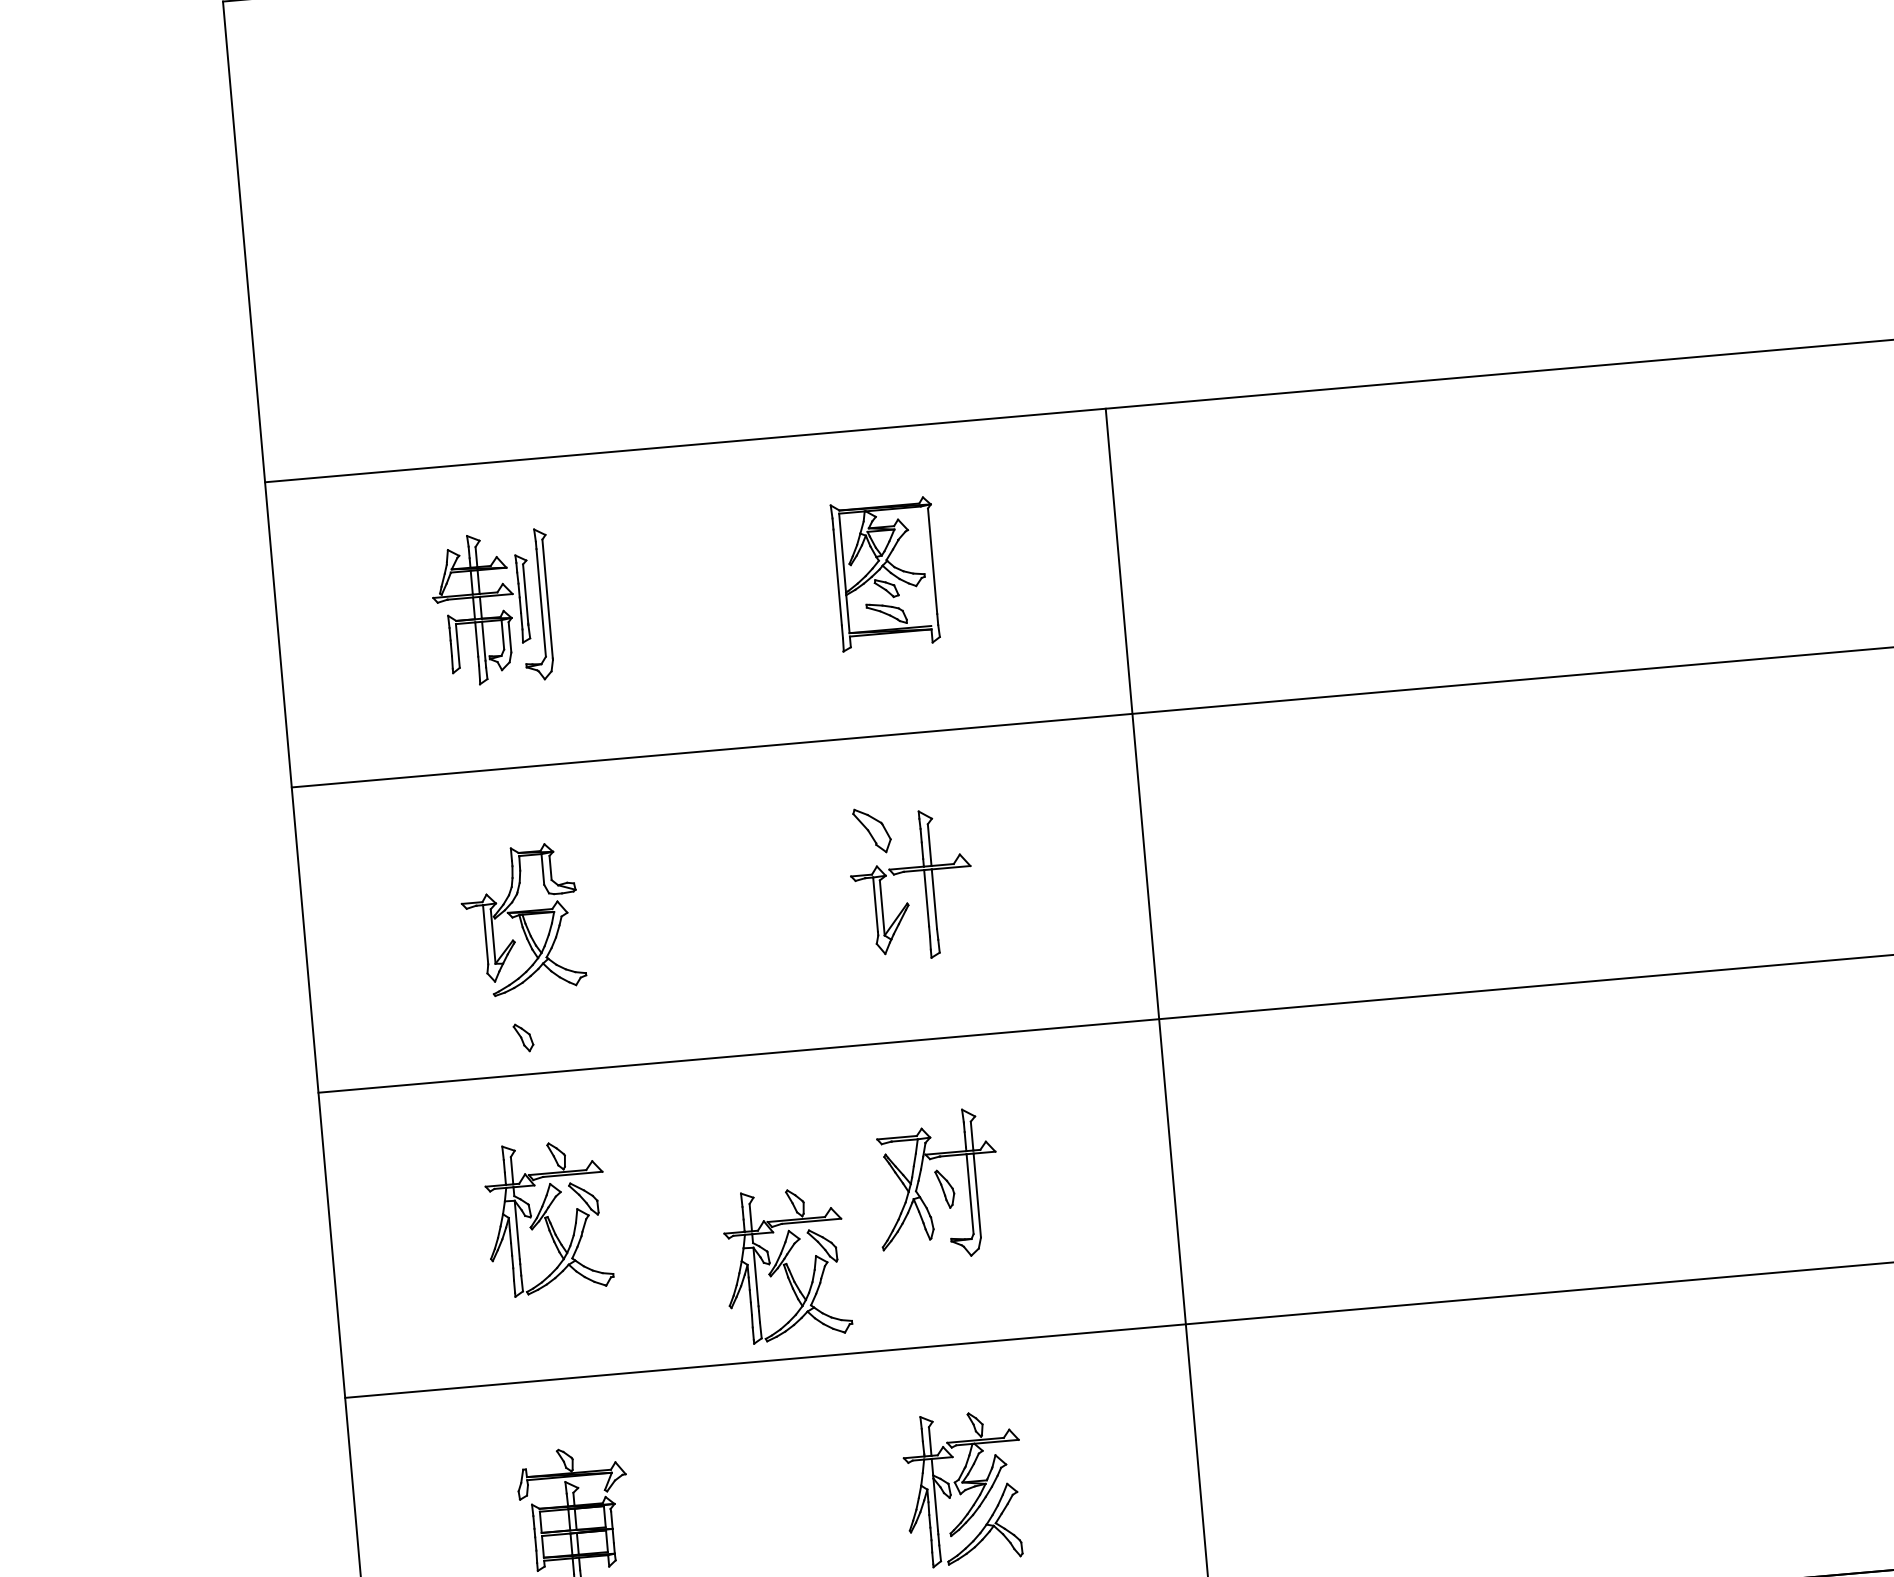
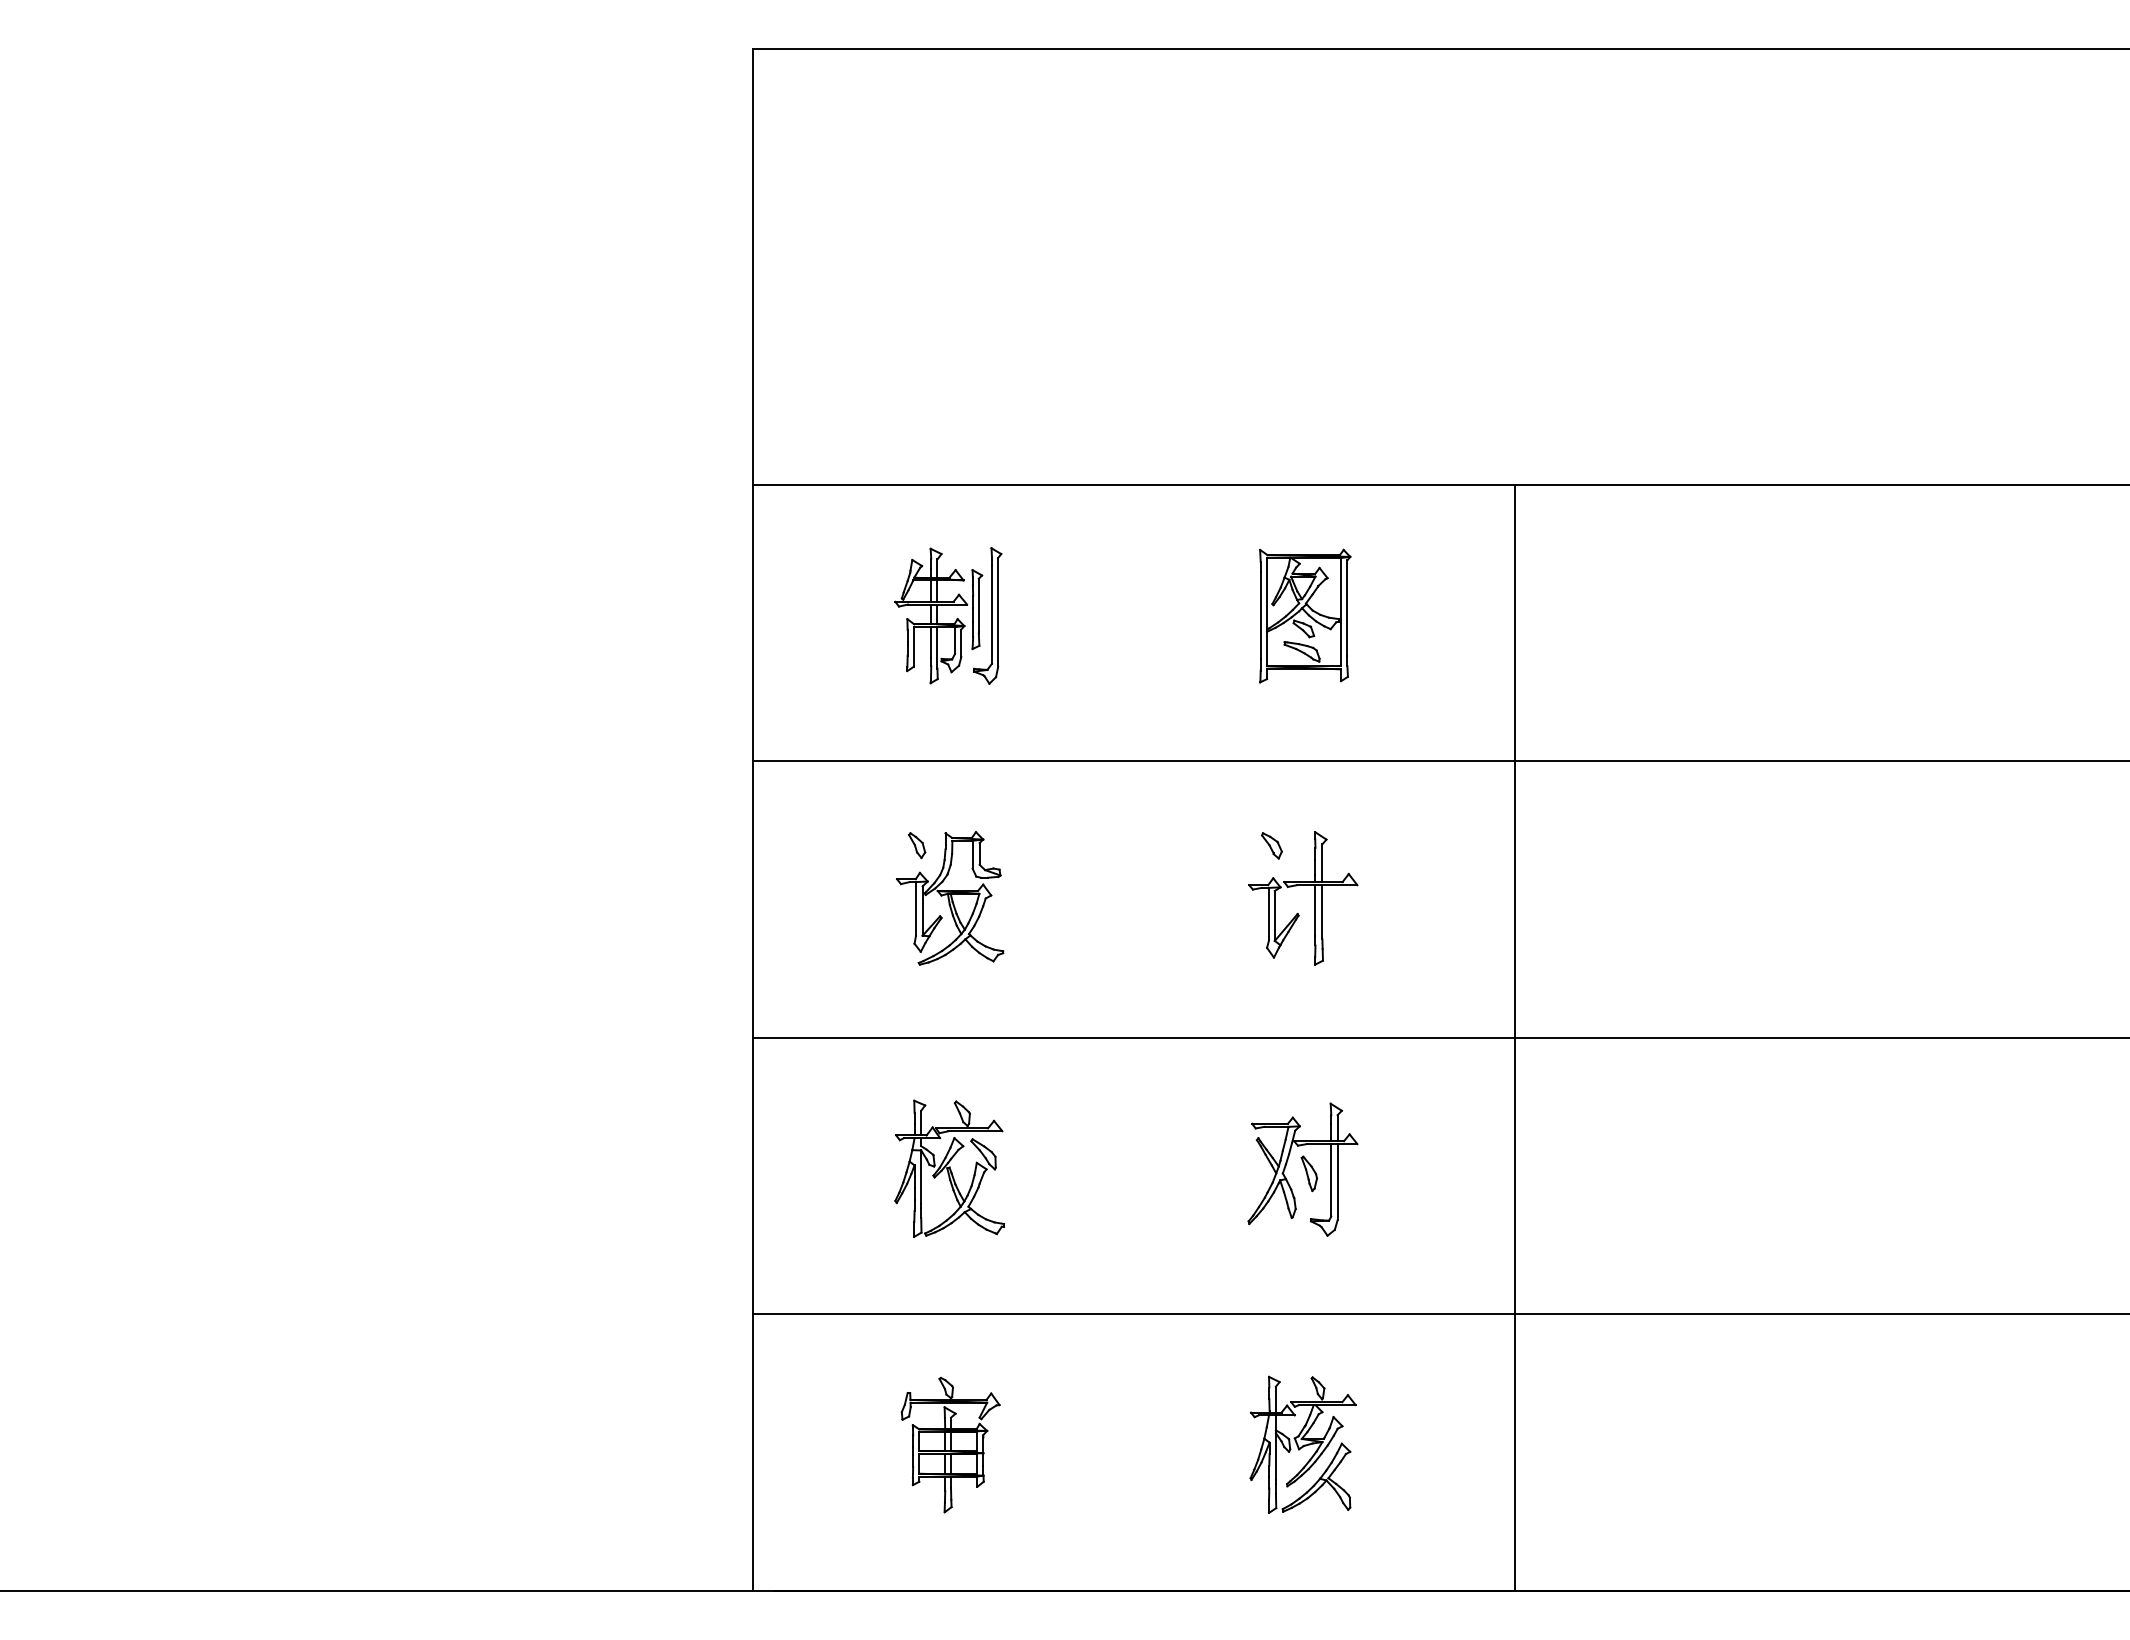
line: (926, 566) -> (1341, 612), added
part: (871, 830) -> (1271, 845), size x0.62
part: (524, 1037) -> (917, 845), moved
part: (786, 1264) -> (1160, 1229), removed

